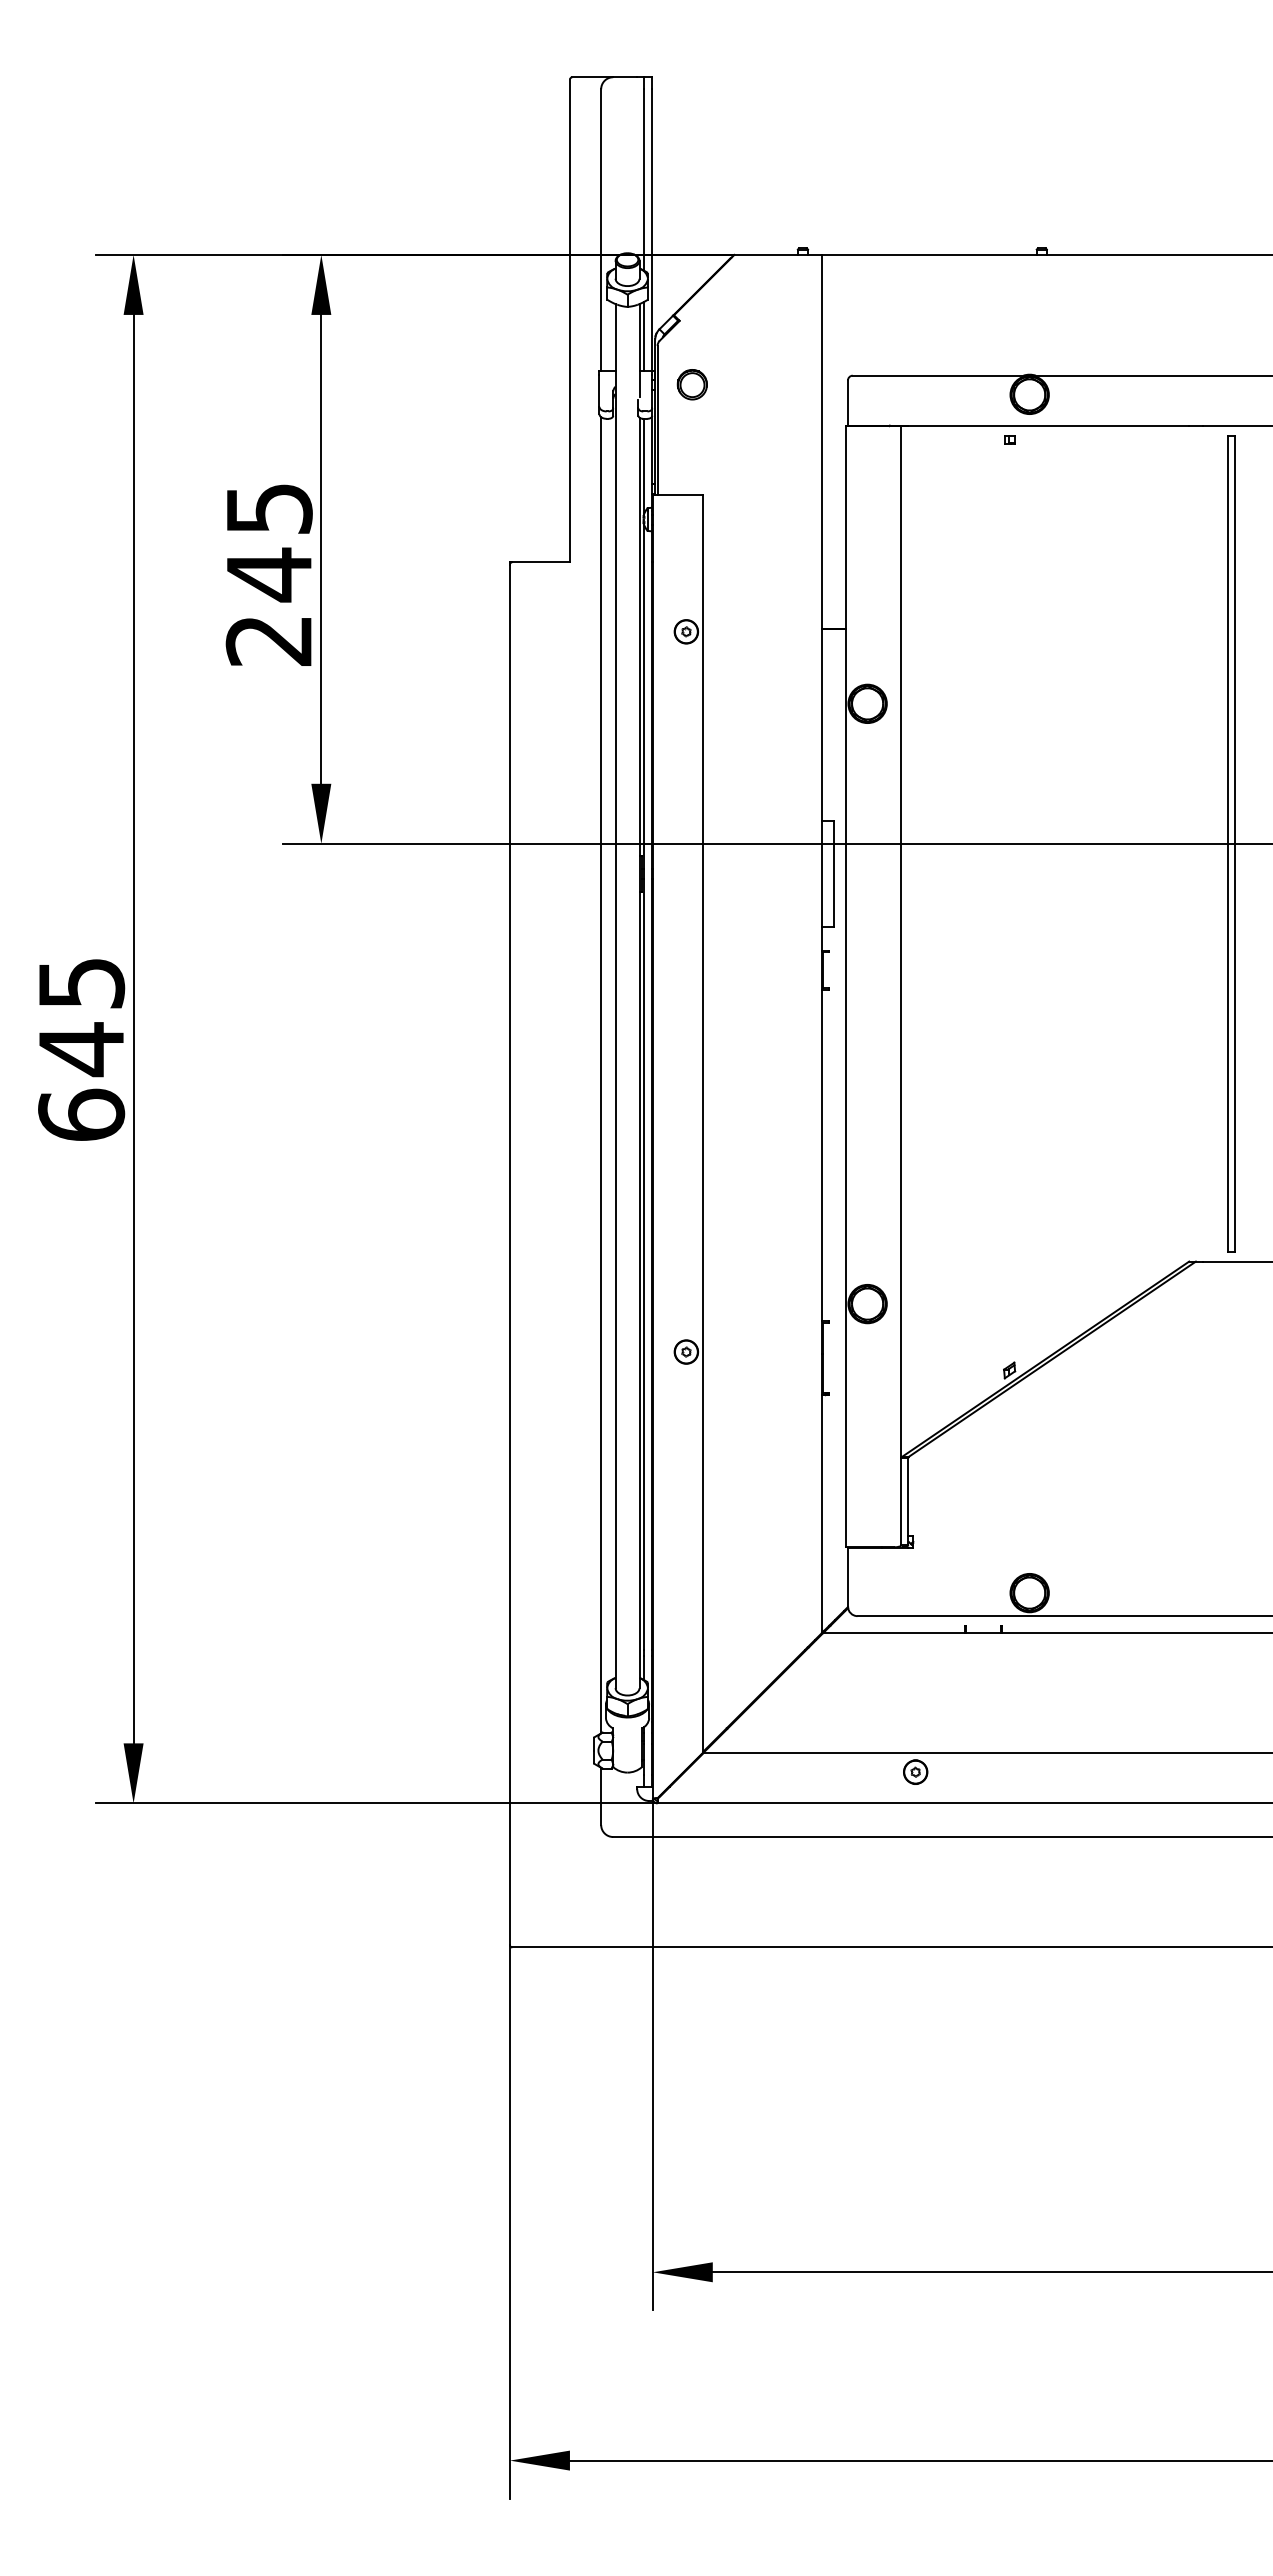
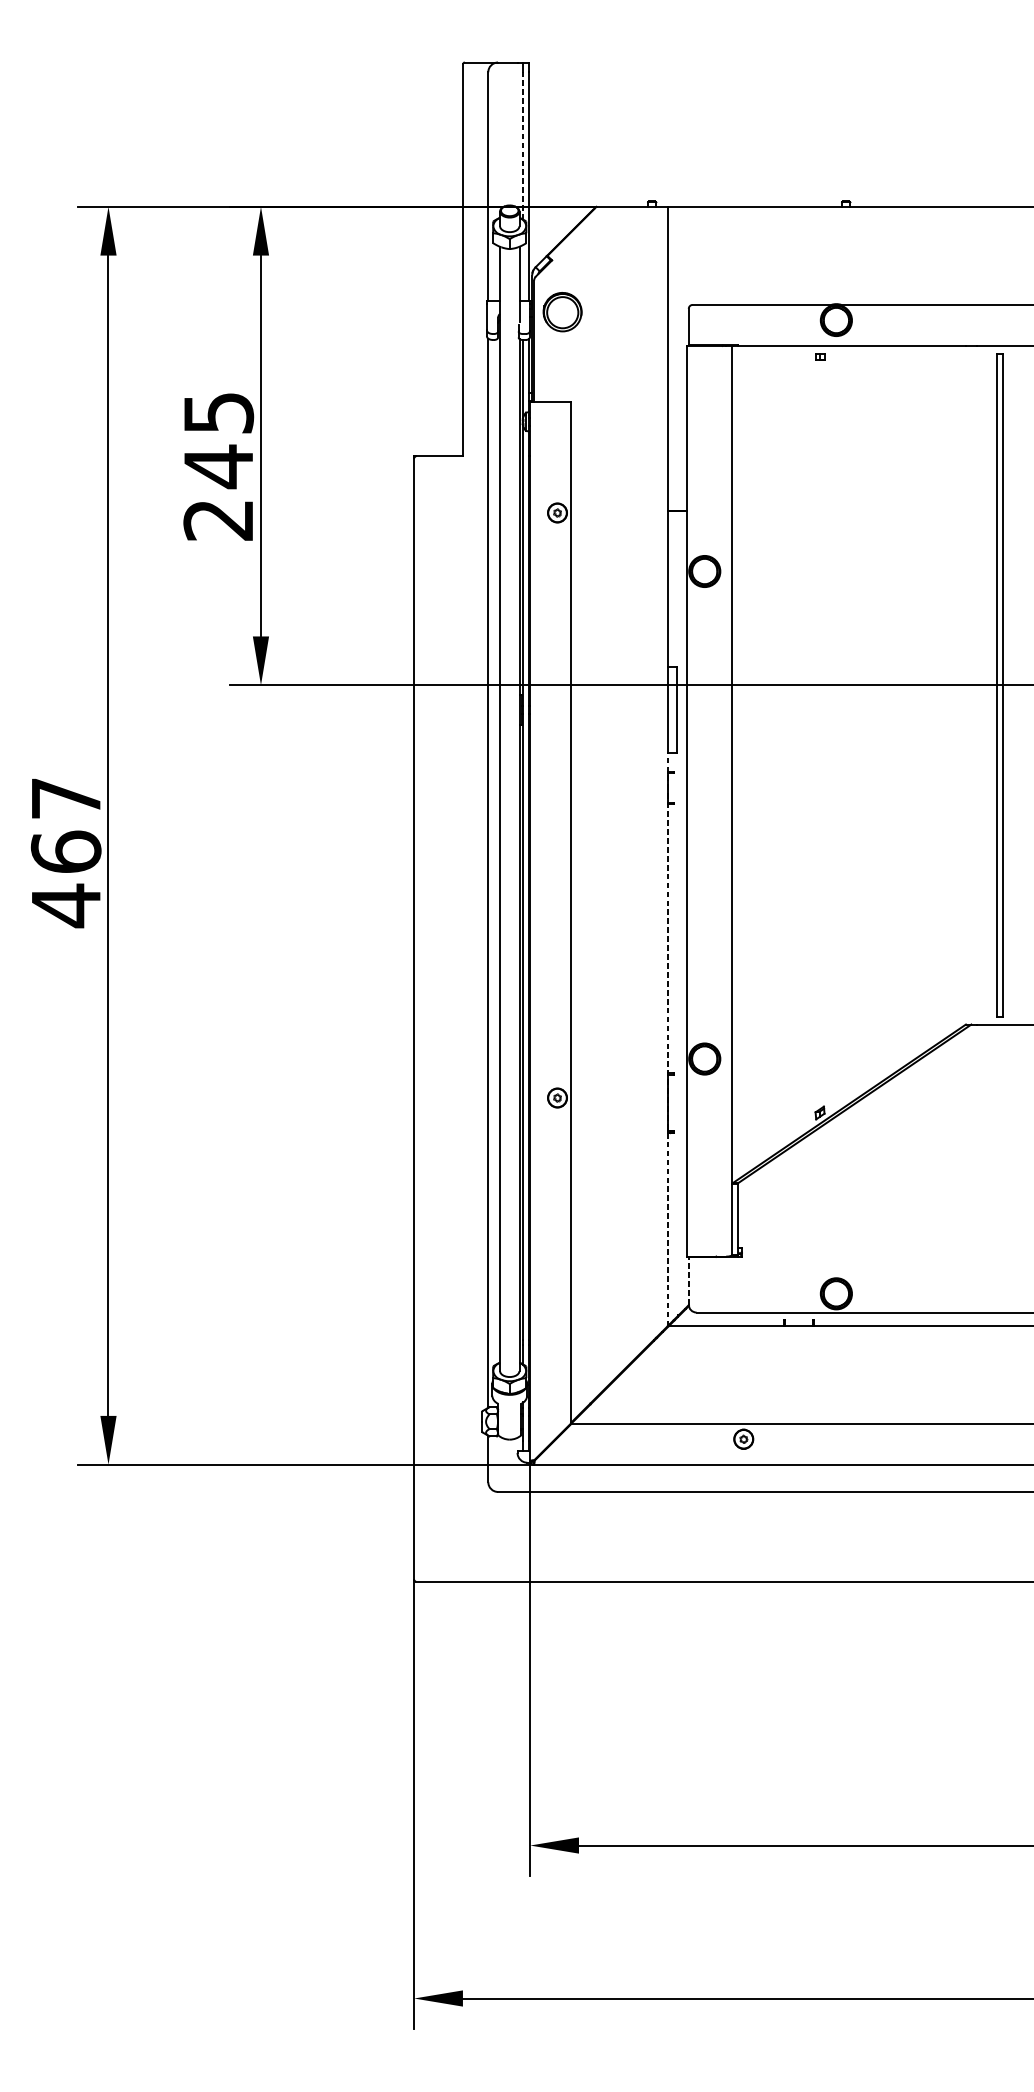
line: (644, 180) -> (523, 146), solid -> dashed
line: (644, 335) -> (523, 272), removed
part: (691, 384) -> (561, 312), size x1.6
text: (81, 1051) -> (66, 853), 645 -> 467
line: (822, 1280) -> (668, 1039), solid -> dashed
line: (847, 1576) -> (688, 1280), solid -> dashed

